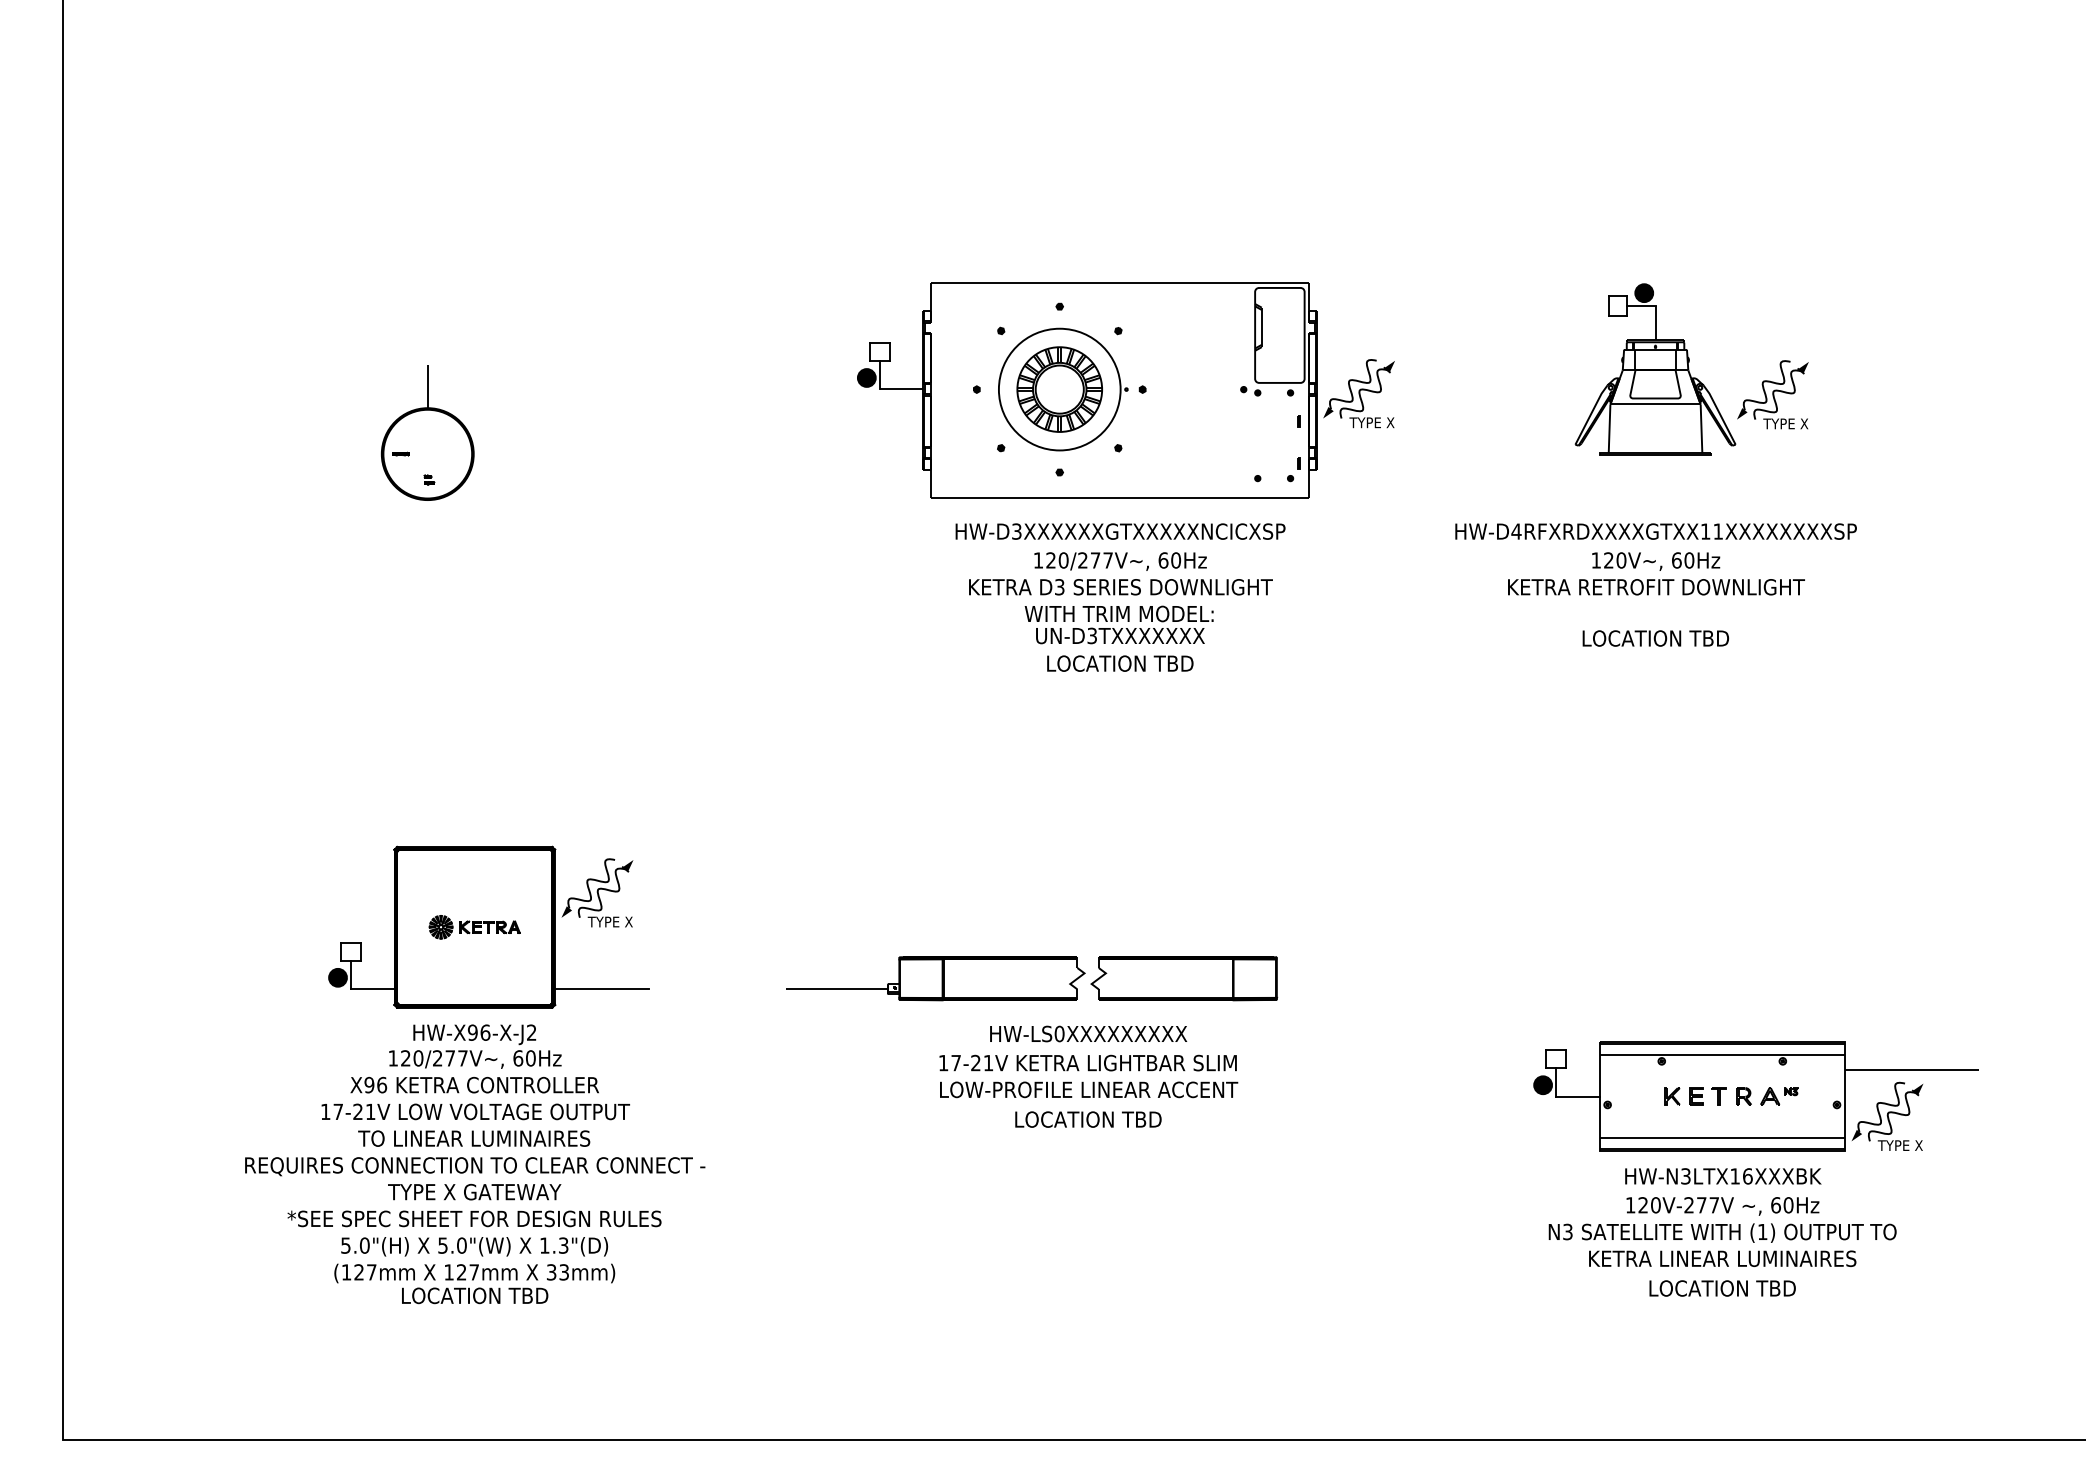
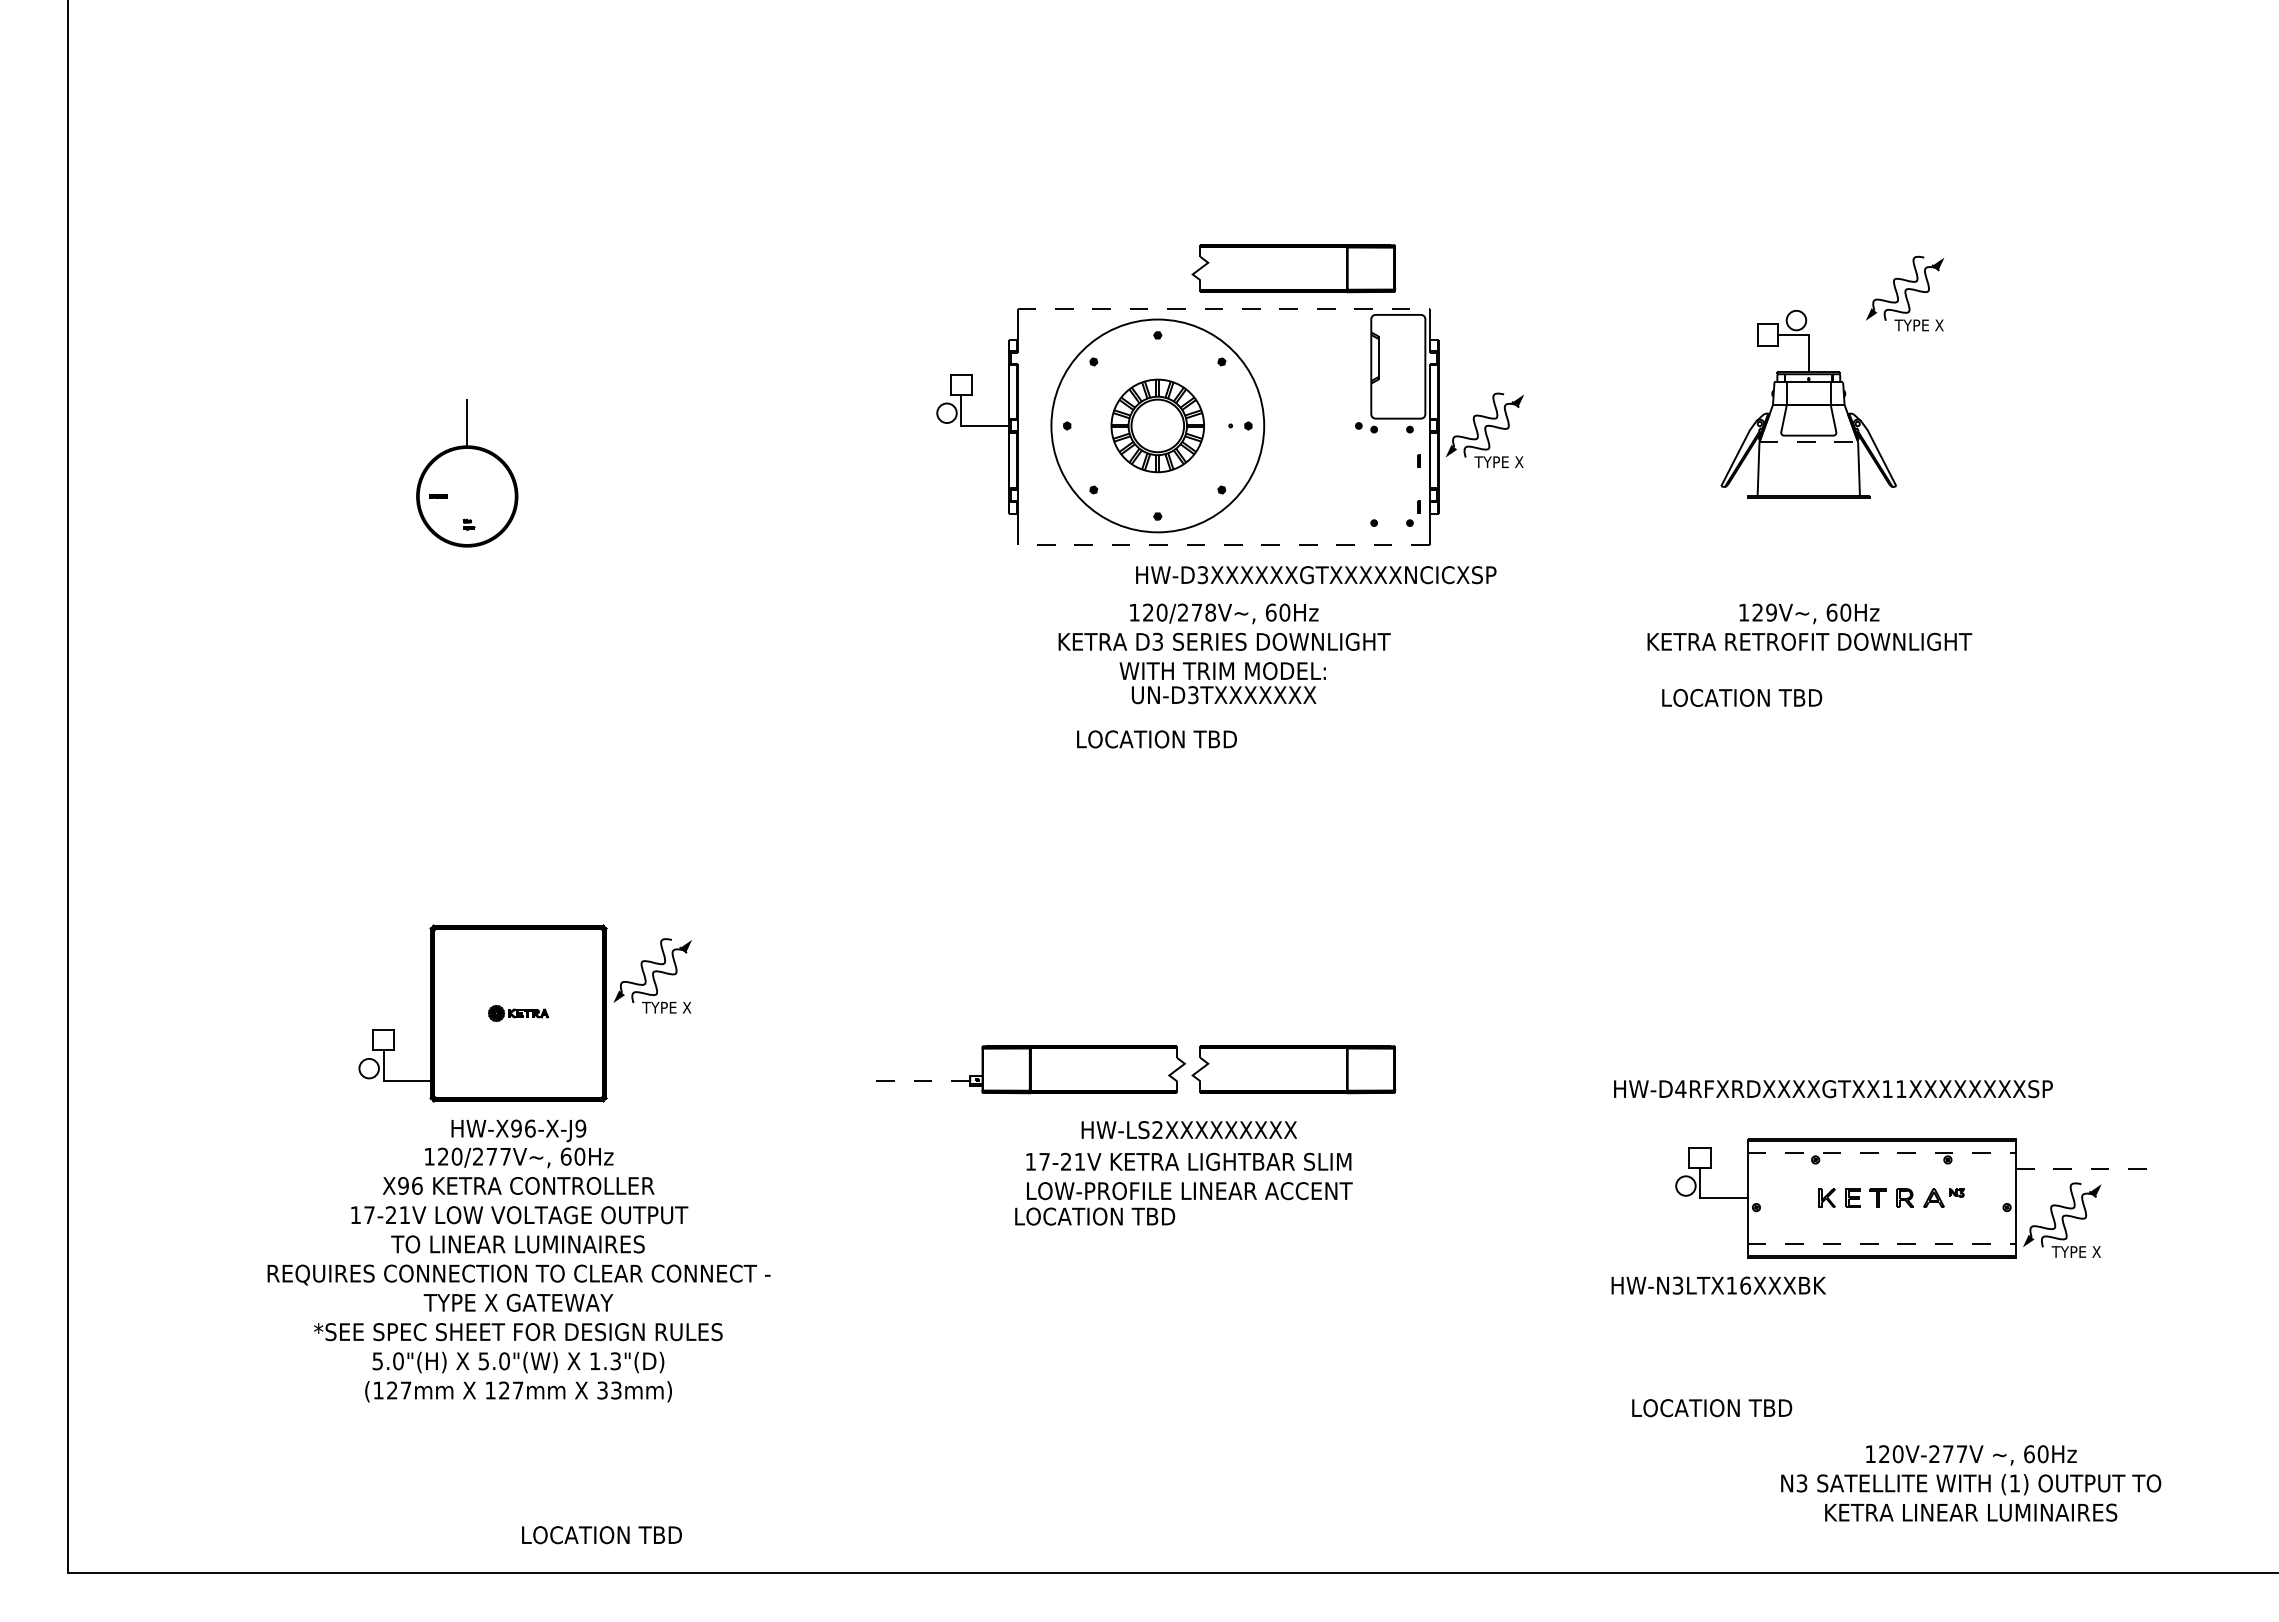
part: (1183, 245) -> (1293, 268), added
line: (1120, 283) -> (1224, 309), solid -> dashed
fill: (1644, 293) -> (1796, 320), removed
fill: (866, 378) -> (946, 413), removed
circle: (1059, 389) -> (1157, 425), size x1.6
part: (1772, 394) -> (1904, 293), moved
line: (1656, 404) -> (1809, 442), solid -> dashed
line: (1119, 498) -> (1223, 544), solid -> dashed
text: (1120, 531) -> (1316, 575), moved
text: (1656, 531) -> (1833, 1089), moved
text: (1107, 560) -> (1210, 612), 120/277V~, -> 120/278V~,
text: (1621, 560) -> (1771, 612), 120V~, -> 129V~,
text: (1656, 638) -> (1742, 697), moved
text: (1119, 663) -> (1156, 739), moved
part: (474, 927) -> (518, 1013), size x0.6
fill: (337, 977) -> (368, 1068), removed
line: (601, 988) -> (657, 1080), removed
line: (837, 988) -> (914, 1080), solid -> dashed
text: (531, 1032) -> (580, 1128), HW-X96-X-J2 -> HW-X96-X-J9
text: (1059, 1034) -> (1157, 1130), HW-LS0XXXXXXXXX -> HW-LS2XXXXXXXXX
line: (1722, 1054) -> (1882, 1152), solid -> dashed
line: (1912, 1069) -> (2089, 1168), solid -> dashed
fill: (1542, 1084) -> (1685, 1185), removed
text: (1088, 1119) -> (1095, 1216), moved
line: (1722, 1138) -> (1882, 1244), solid -> dashed
text: (1722, 1176) -> (1718, 1285), moved
text: (1722, 1232) -> (1971, 1483), moved
text: (1722, 1288) -> (1712, 1408), moved
text: (474, 1296) -> (601, 1535), moved

